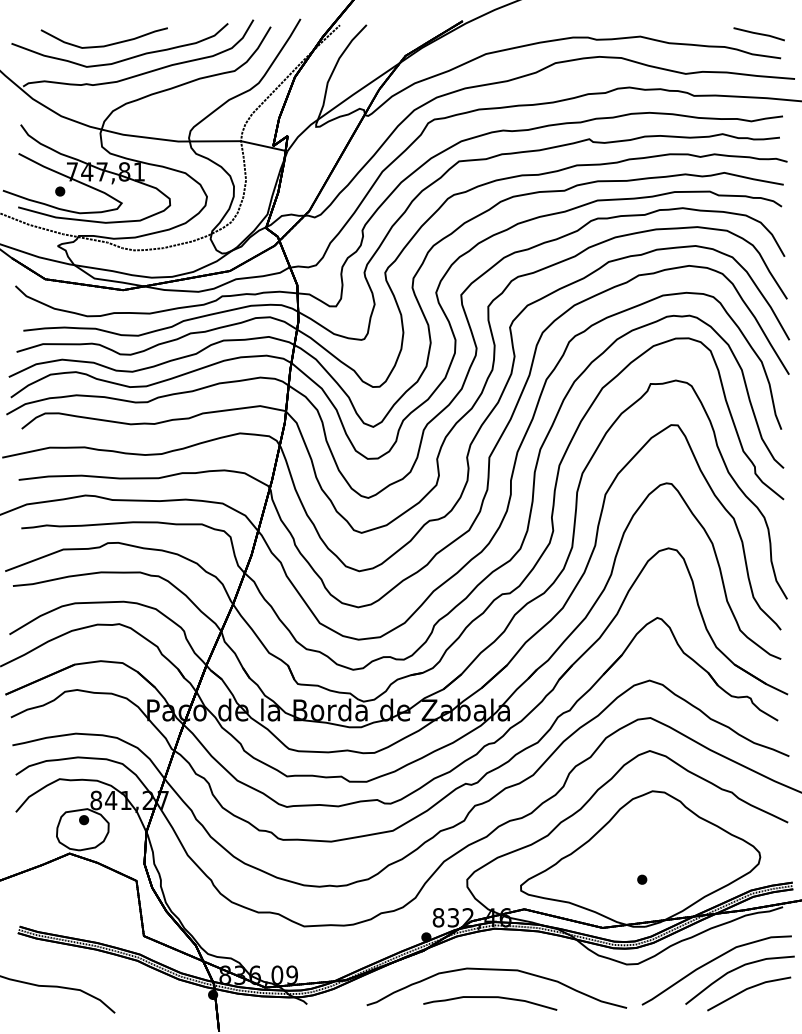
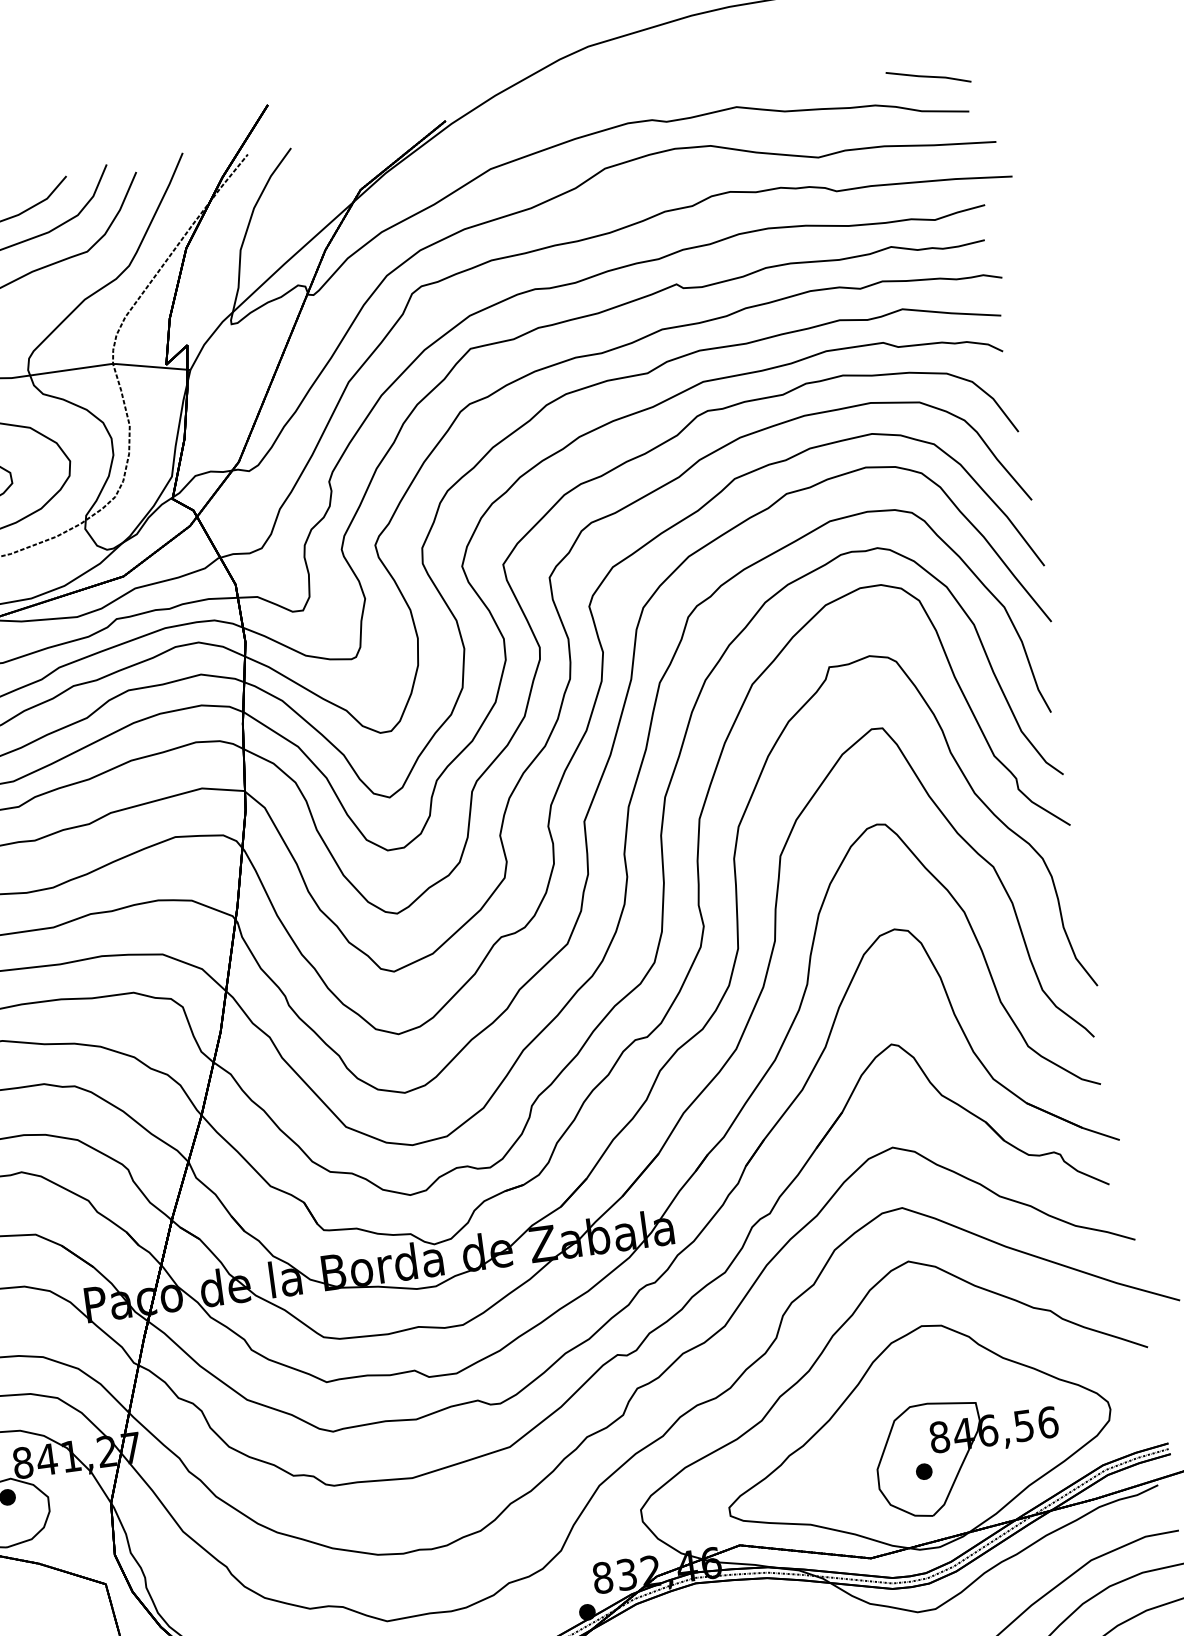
part: (669, 872) -> (966, 1454), added

